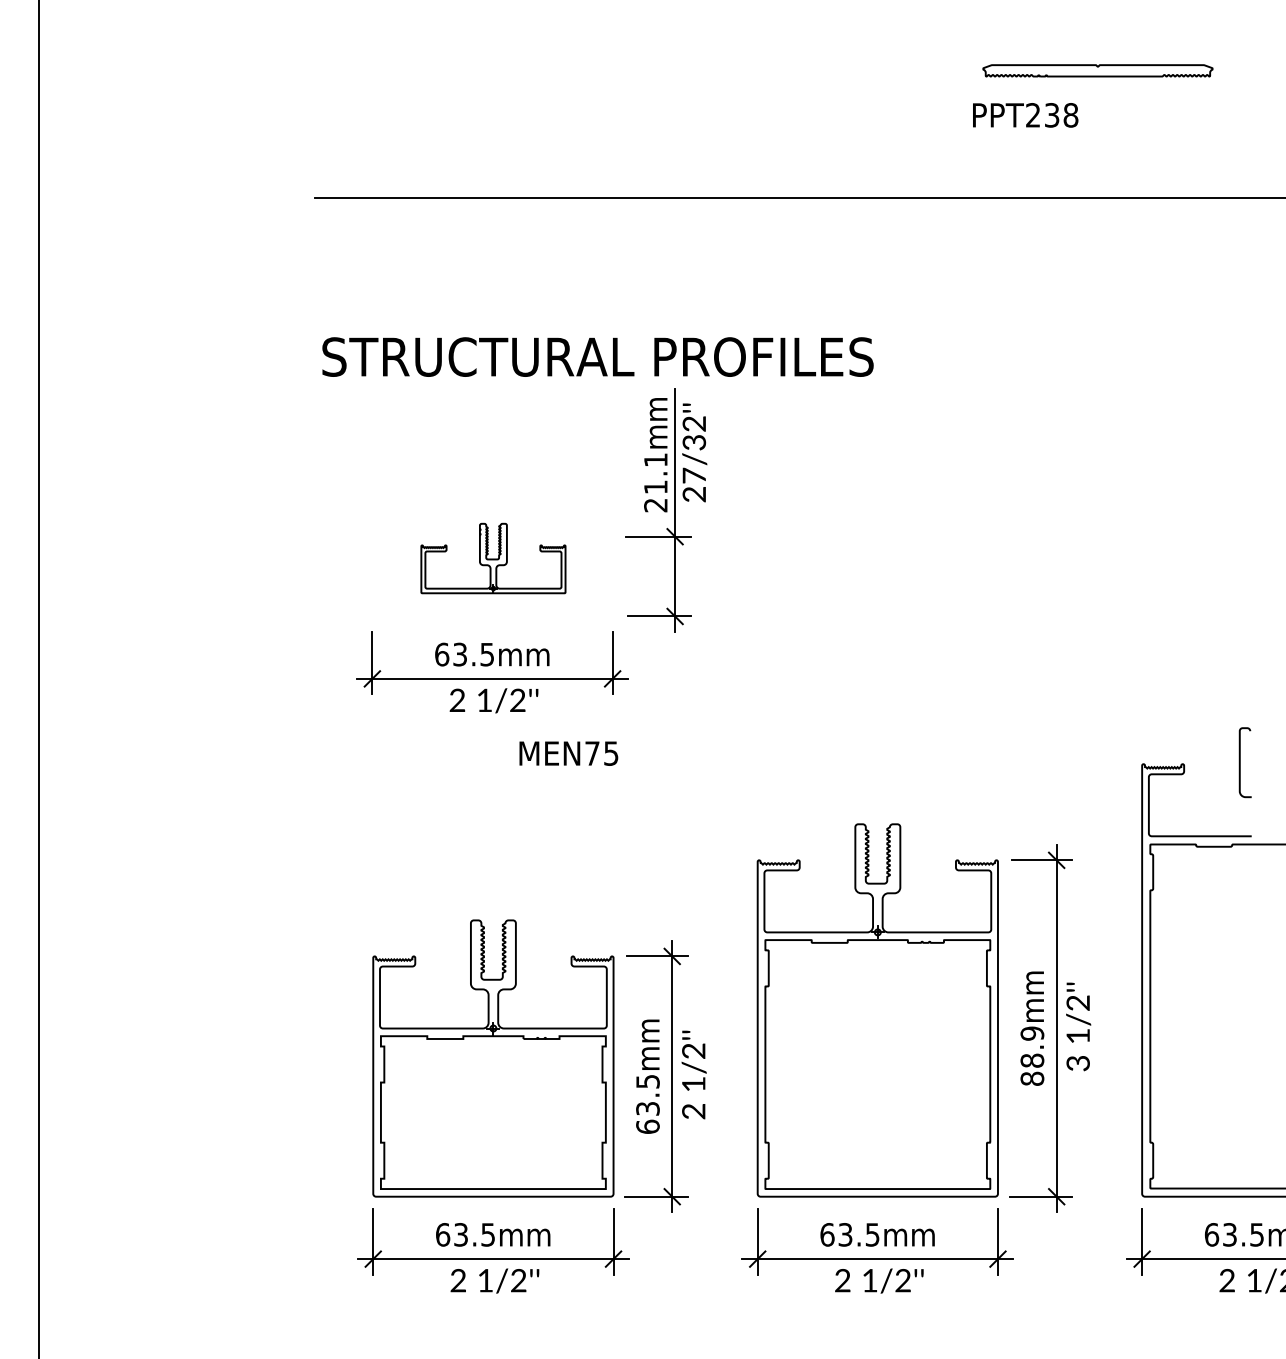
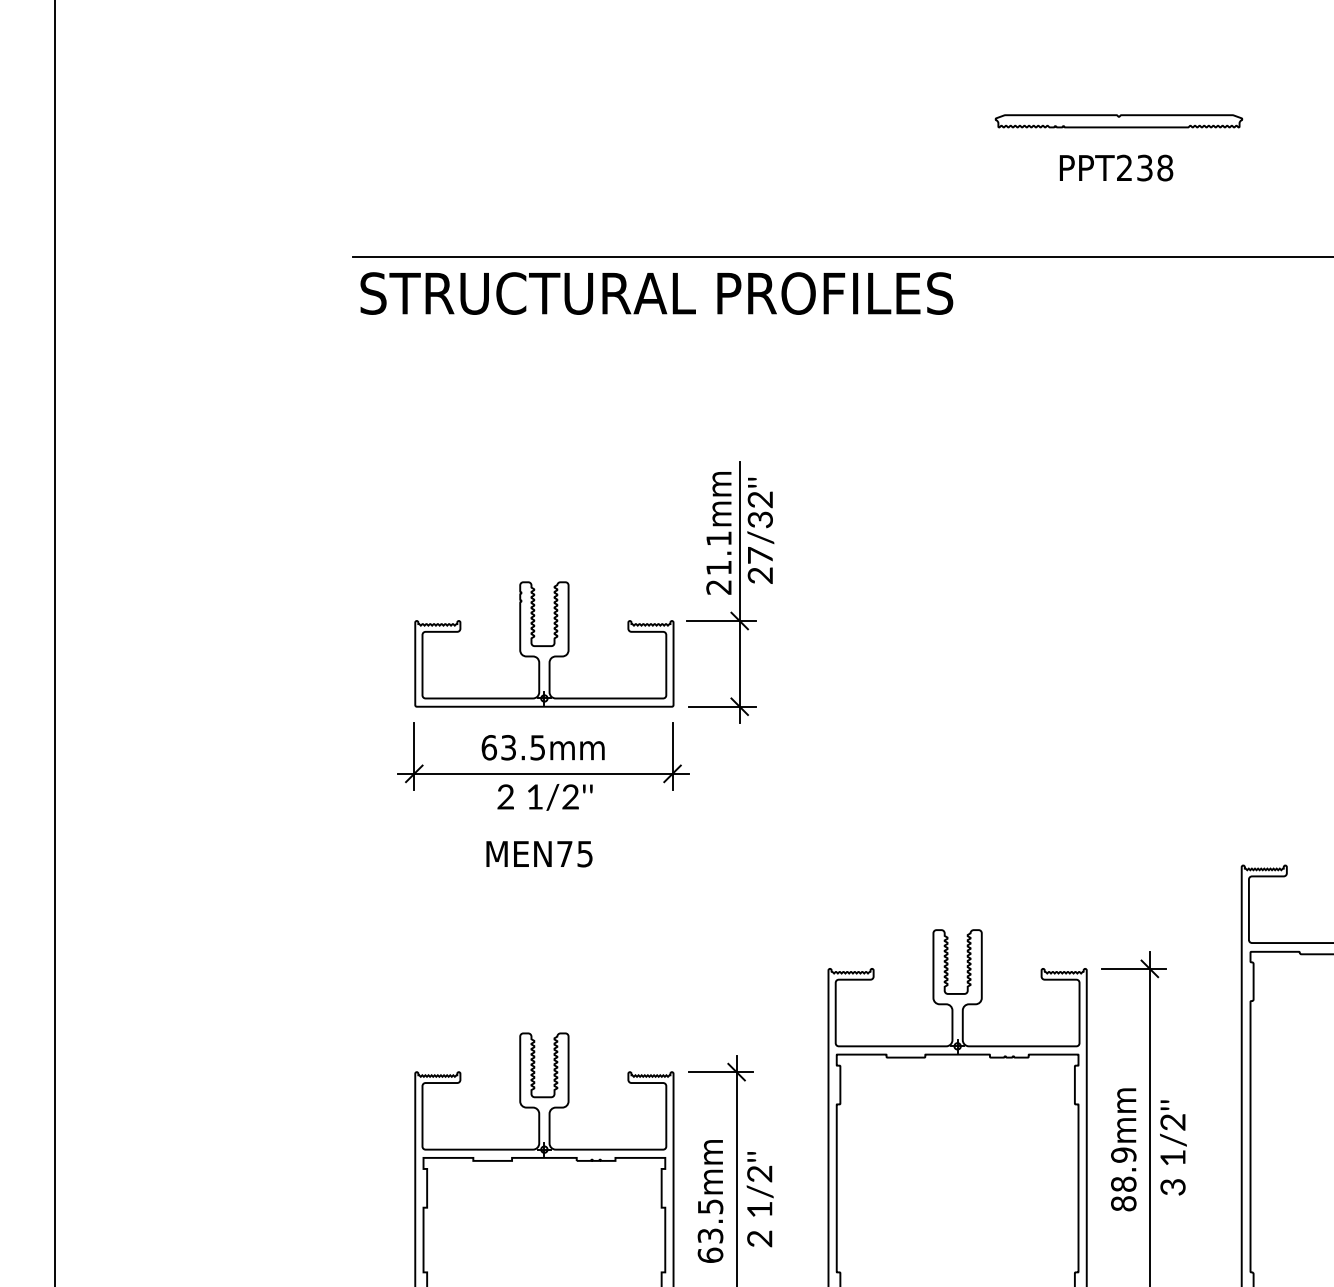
part: (1097, 70) -> (1118, 120), moved
text: (597, 356) -> (656, 292), moved
part: (493, 558) -> (544, 644), size x1.67
text: (568, 753) -> (539, 854), moved

